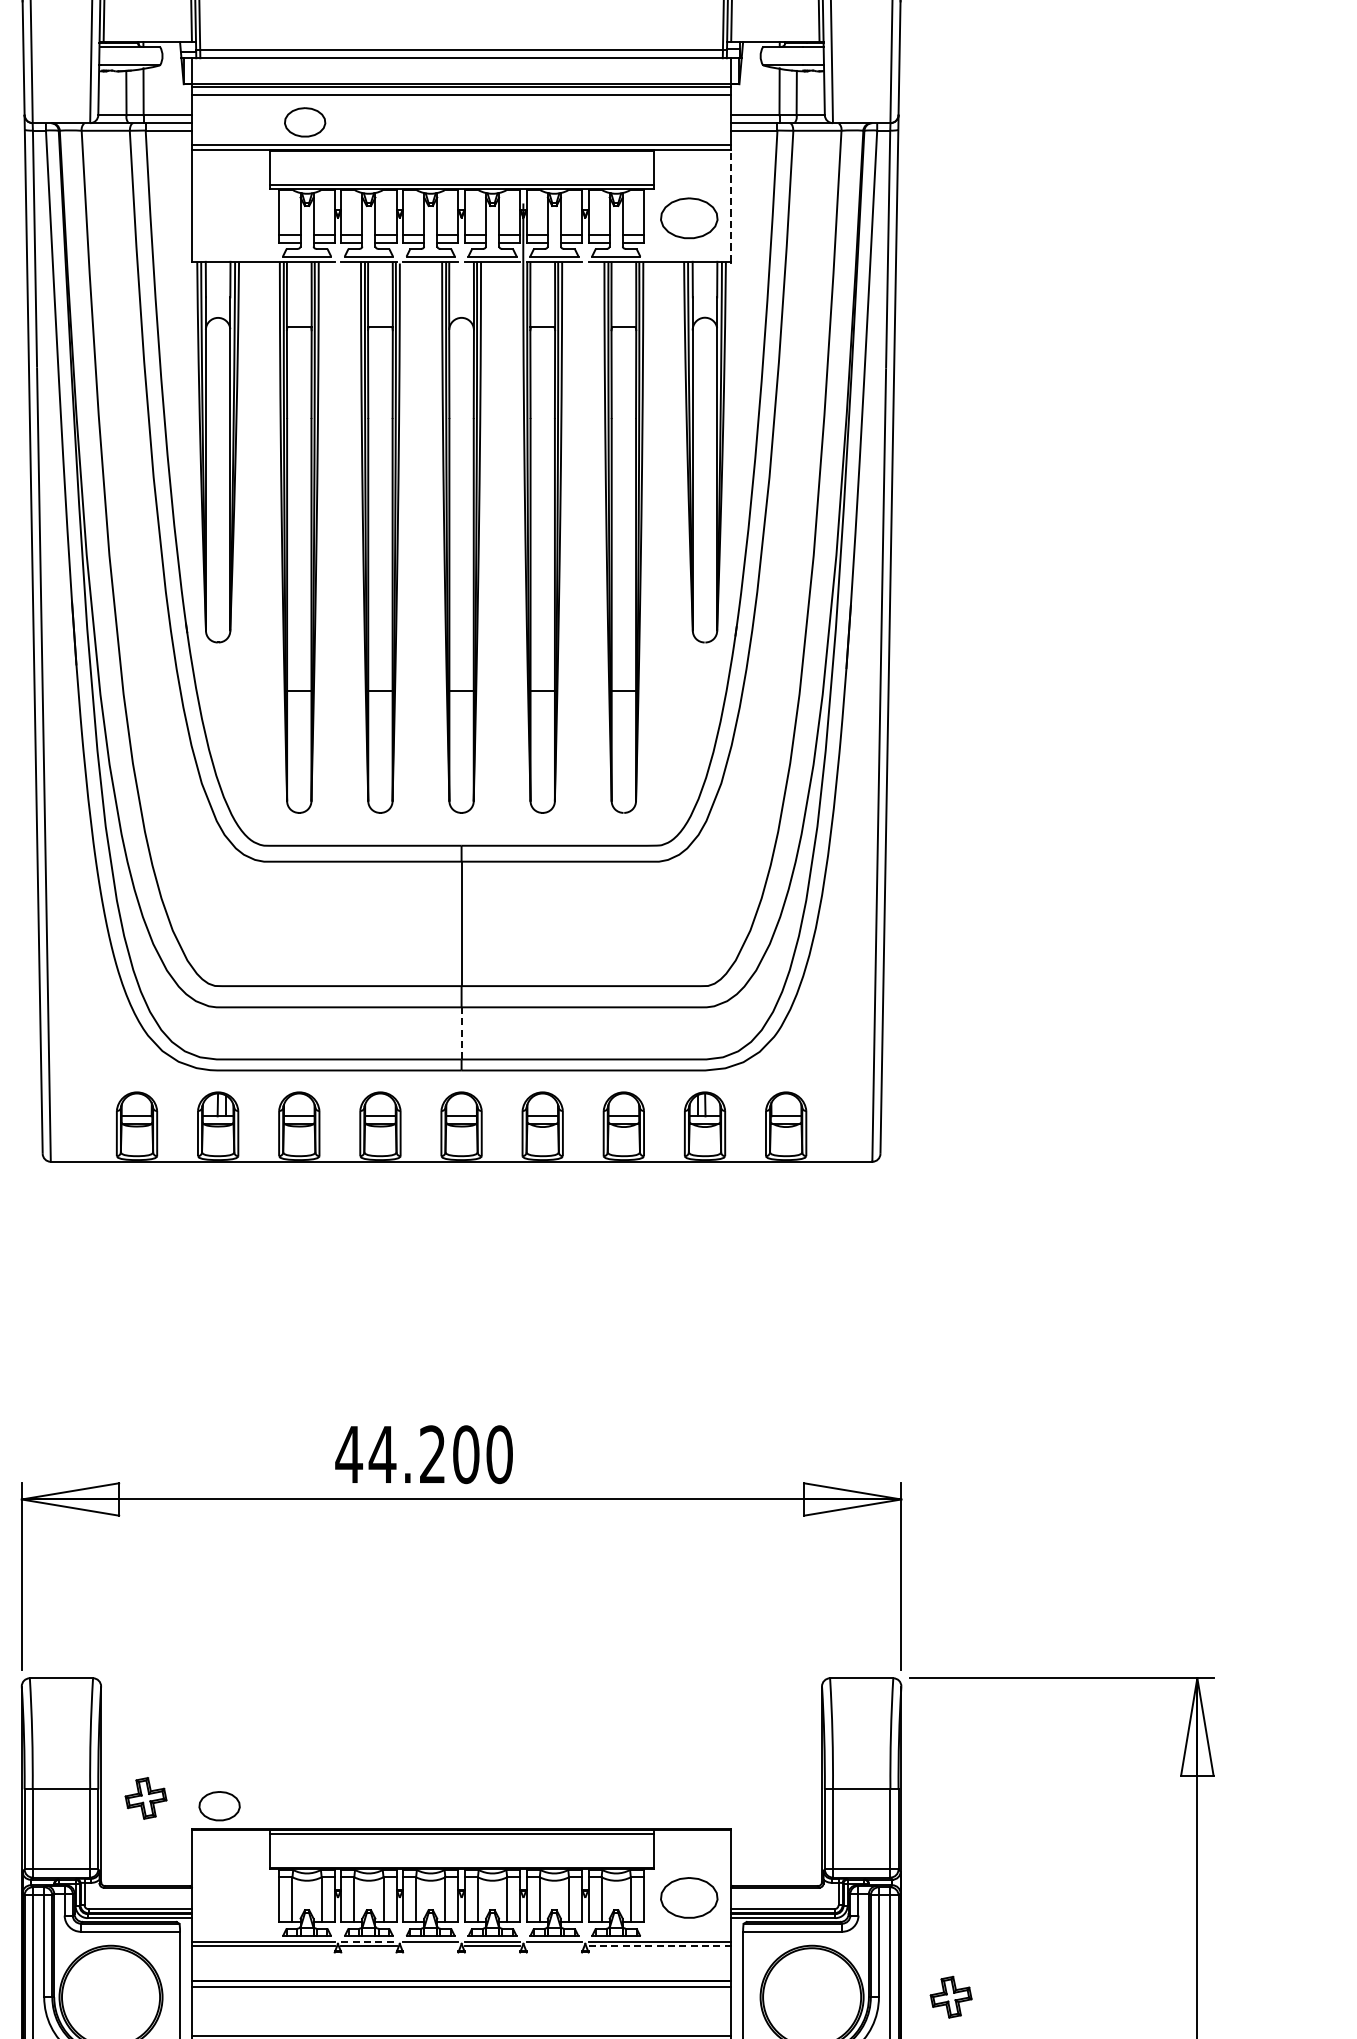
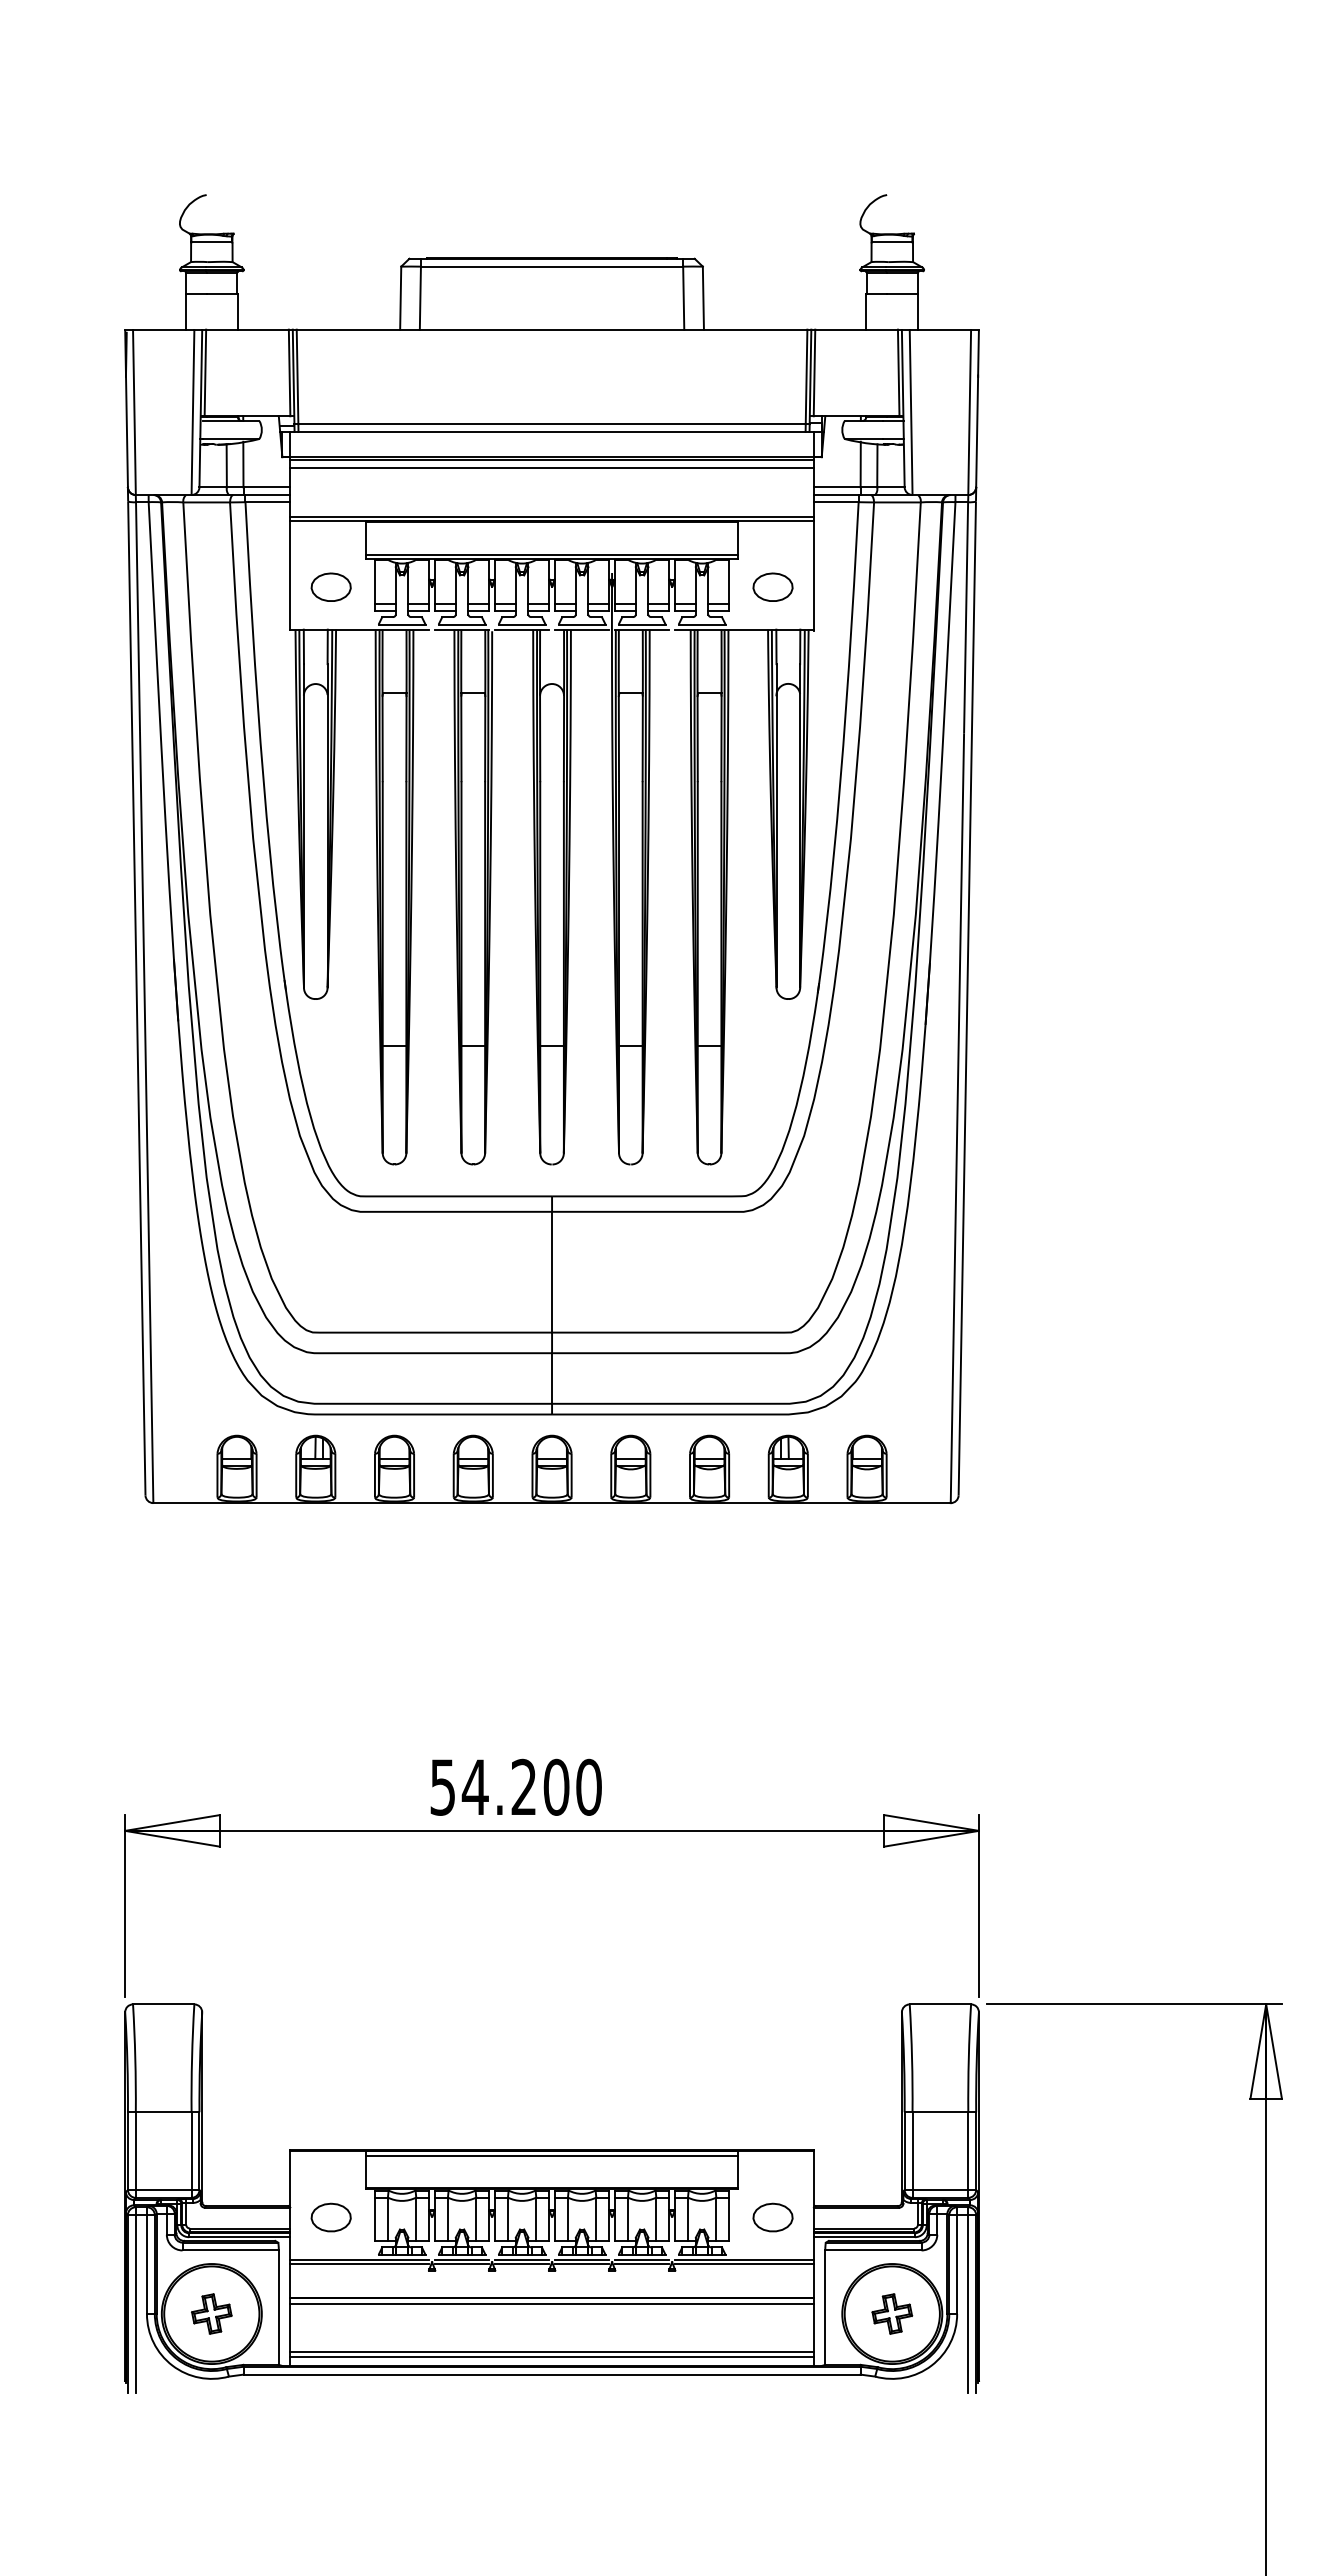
part: (304, 121) -> (330, 586), moved
line: (731, 205) -> (814, 574), dashed -> solid
part: (688, 217) -> (772, 586), size x0.71
line: (462, 1033) -> (552, 1378), dashed -> solid
text: (348, 1454) -> (442, 1787), 44.200 -> 54.200
part: (145, 1797) -> (211, 2313), moved
part: (218, 1806) -> (330, 2217), moved
part: (688, 1897) -> (772, 2217), size x0.71
line: (369, 1941) -> (462, 2259), dashed -> solid
line: (430, 1946) -> (521, 2264), added
line: (554, 1946) -> (642, 2264), added
line: (660, 1946) -> (745, 2264), dashed -> solid
part: (951, 1996) -> (892, 2313), moved

